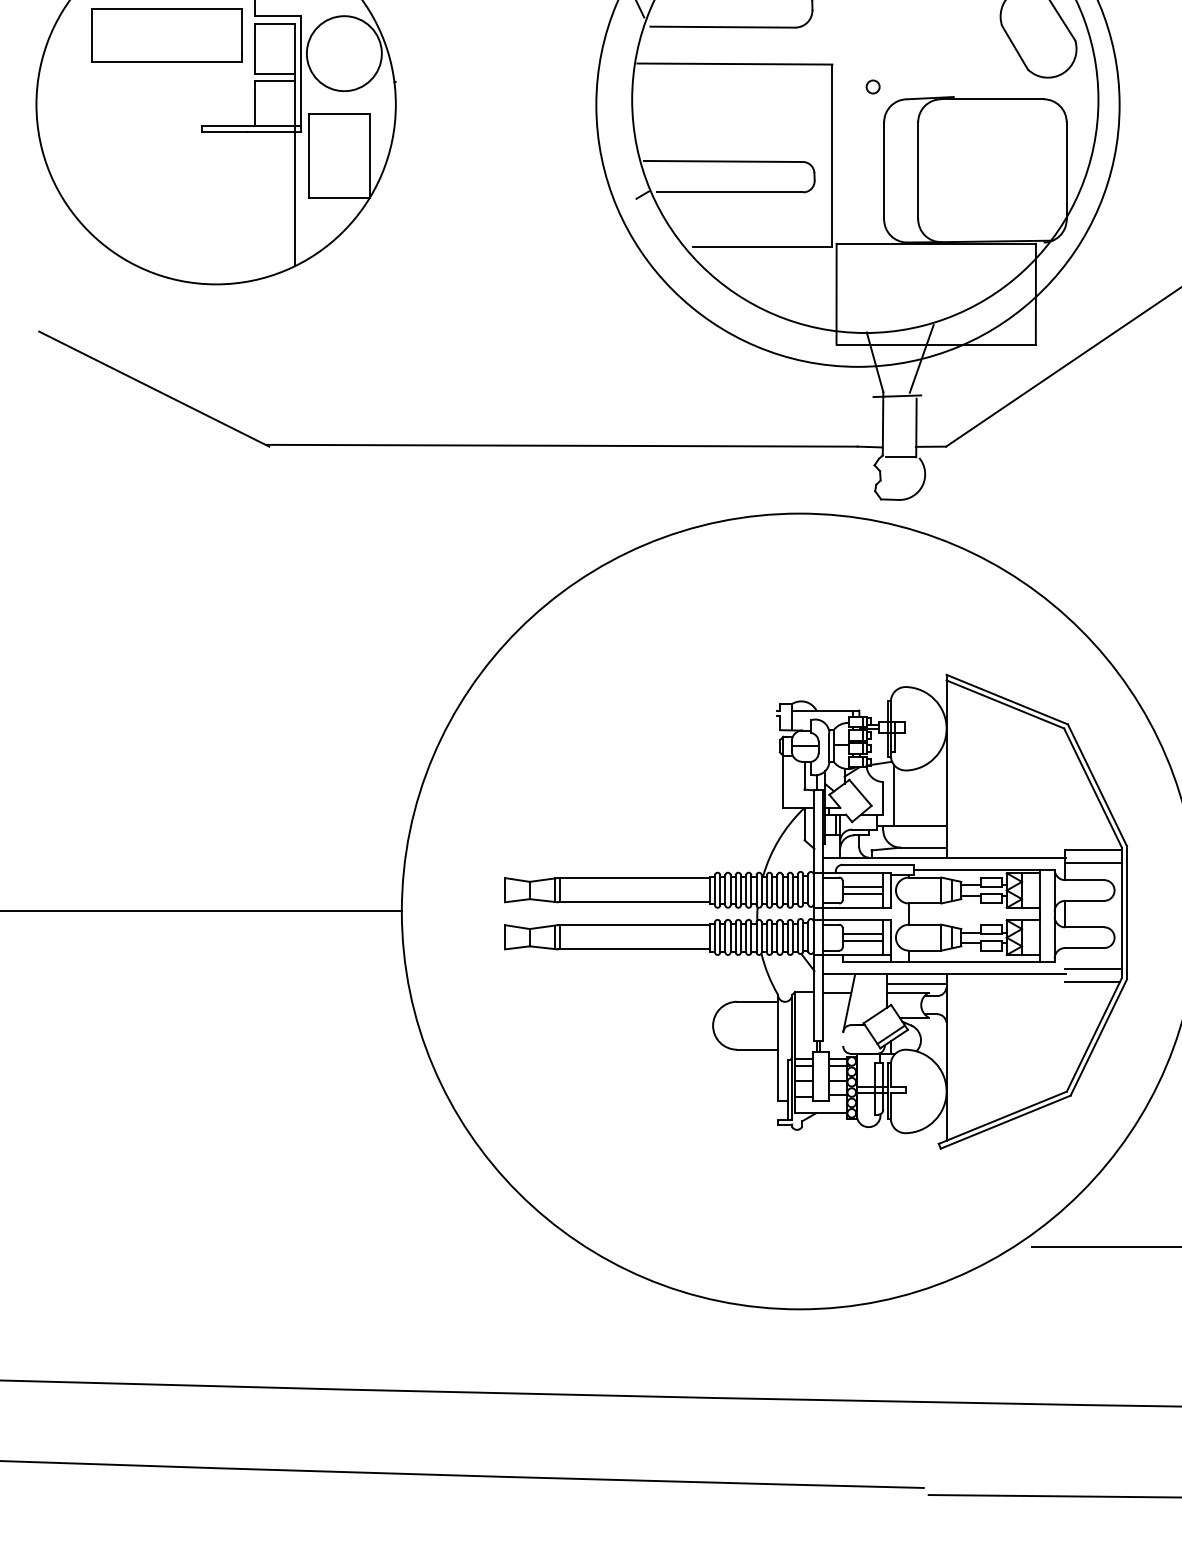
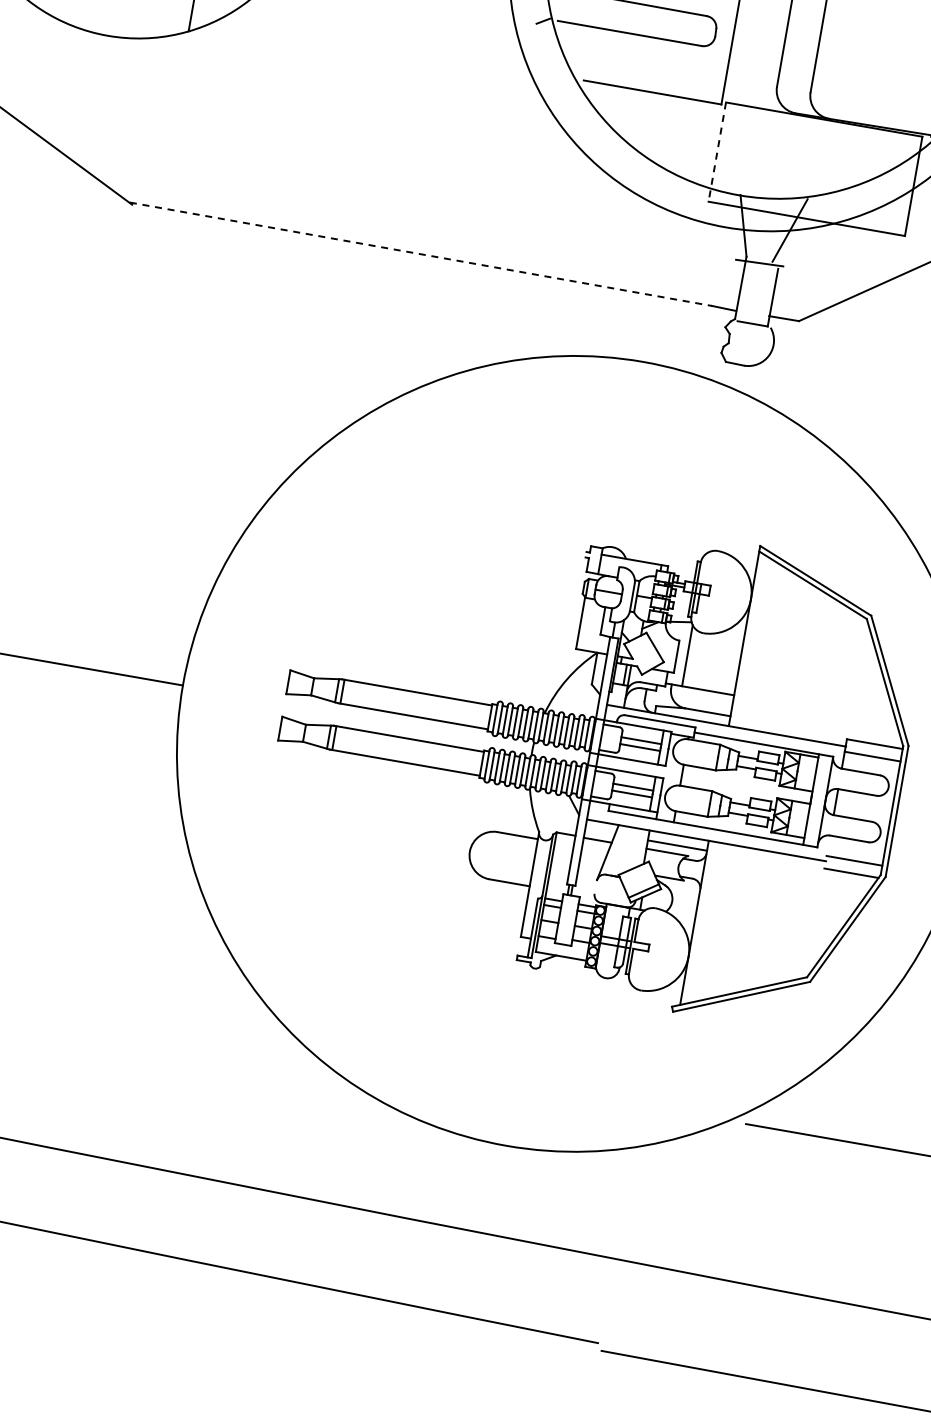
line: (836, 294) -> (717, 152), solid -> dashed
line: (562, 445) -> (421, 254), solid -> dashed

